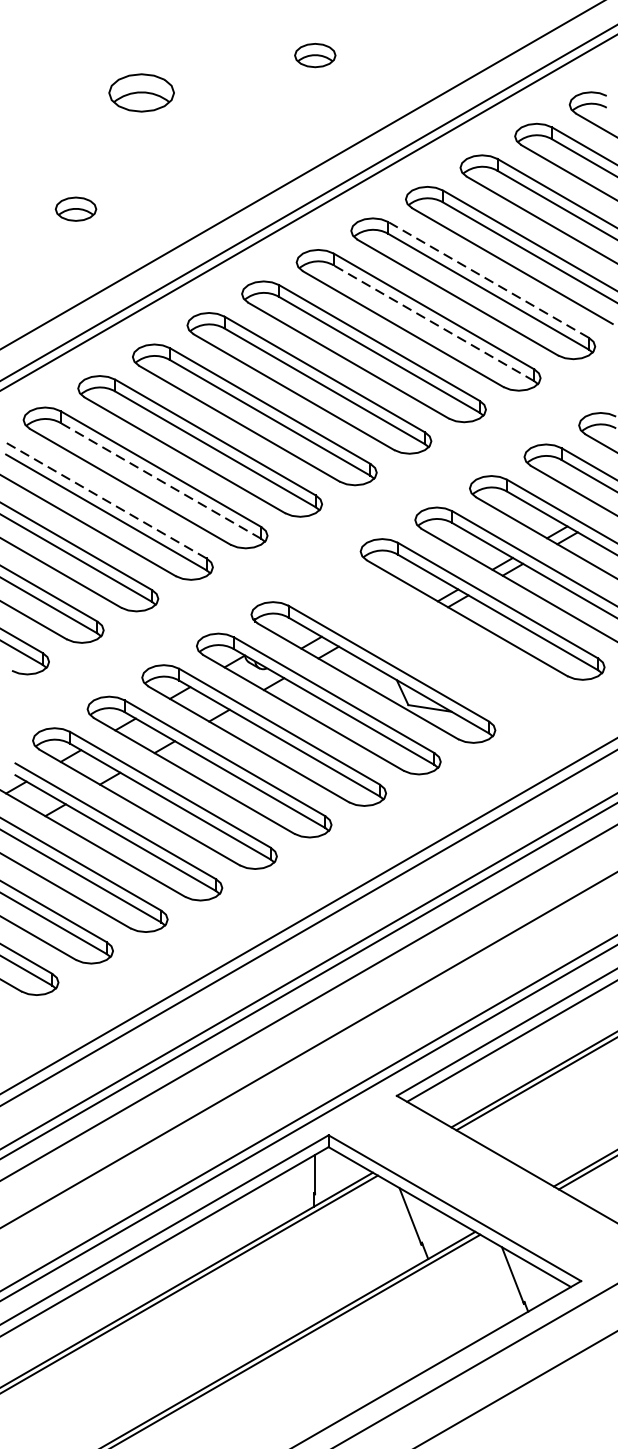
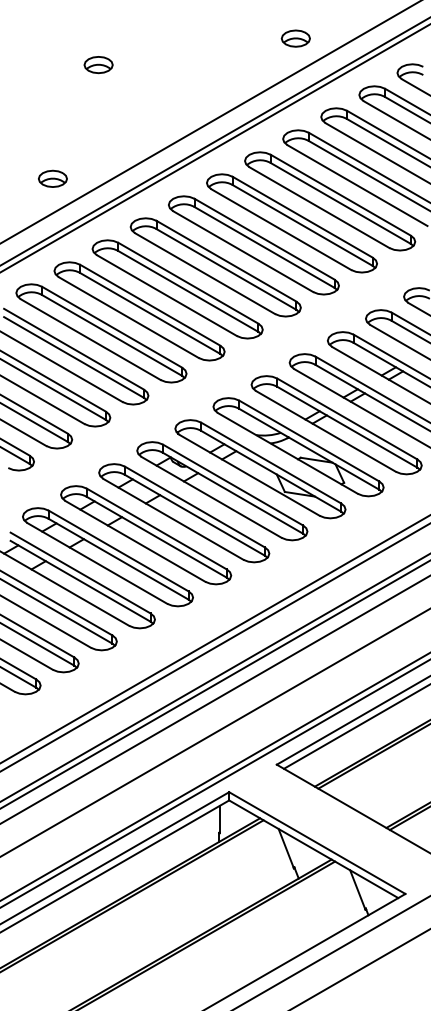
part: (314, 55) -> (295, 38), moved
part: (141, 94) -> (98, 65), size x0.62
part: (75, 208) -> (52, 178), moved
line: (488, 280) -> (340, 195), dashed -> solid
line: (433, 323) -> (302, 225), dashed -> solid
line: (161, 480) -> (112, 335), dashed -> solid
line: (106, 500) -> (74, 349), dashed -> solid
part: (427, 641) -> (298, 447), added

